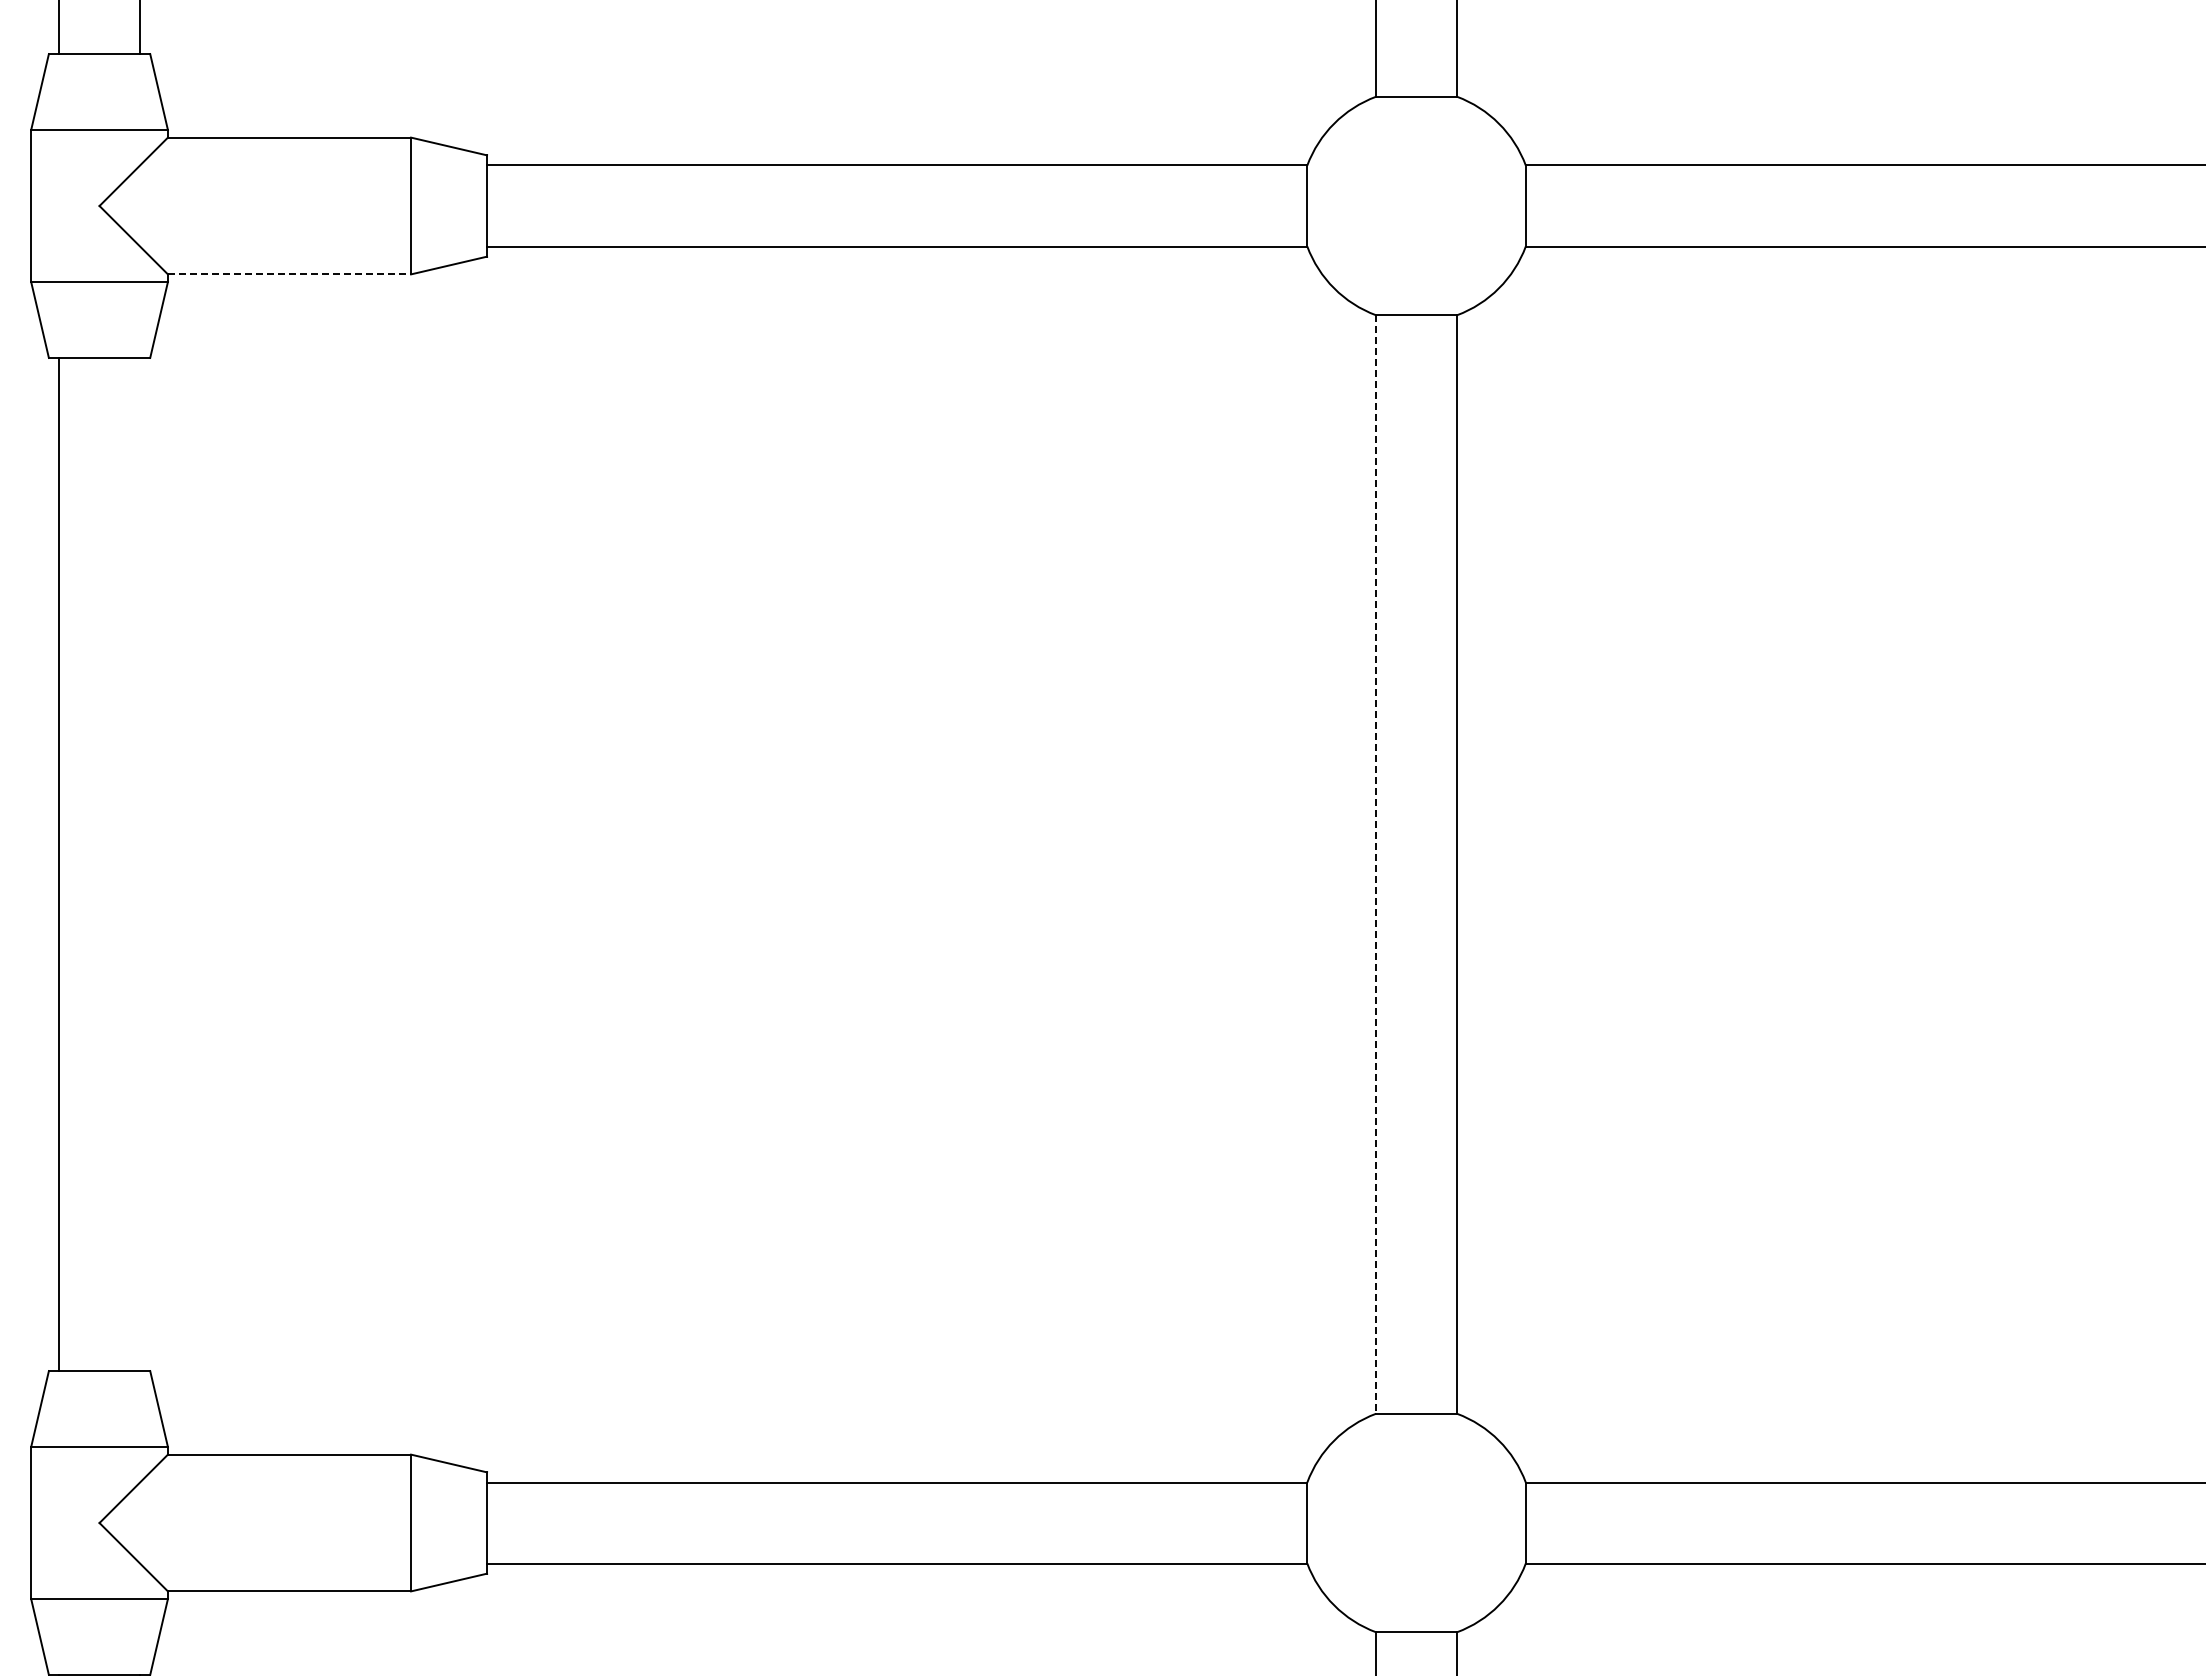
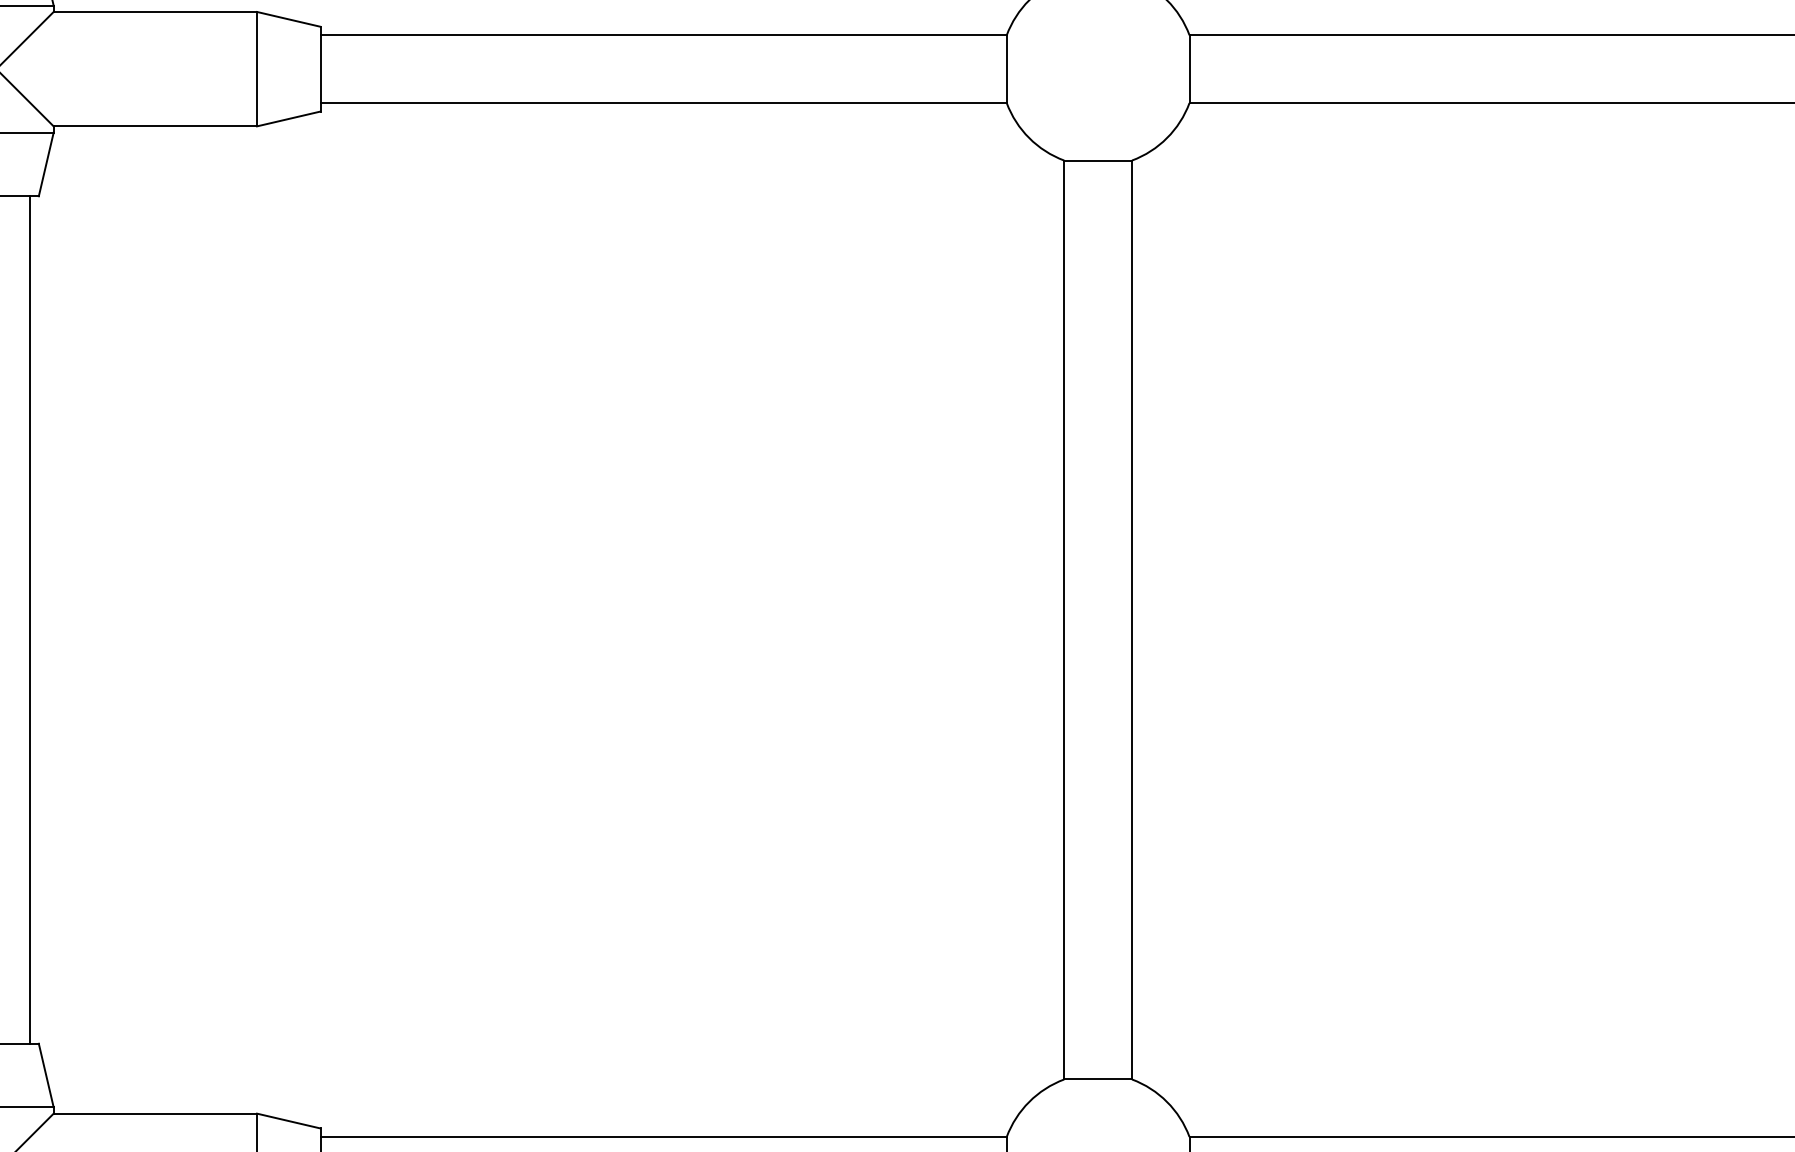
line: (289, 274) -> (155, 126), dashed -> solid
line: (140, 864) -> (30, 619), added
line: (1376, 864) -> (1064, 619), dashed -> solid

